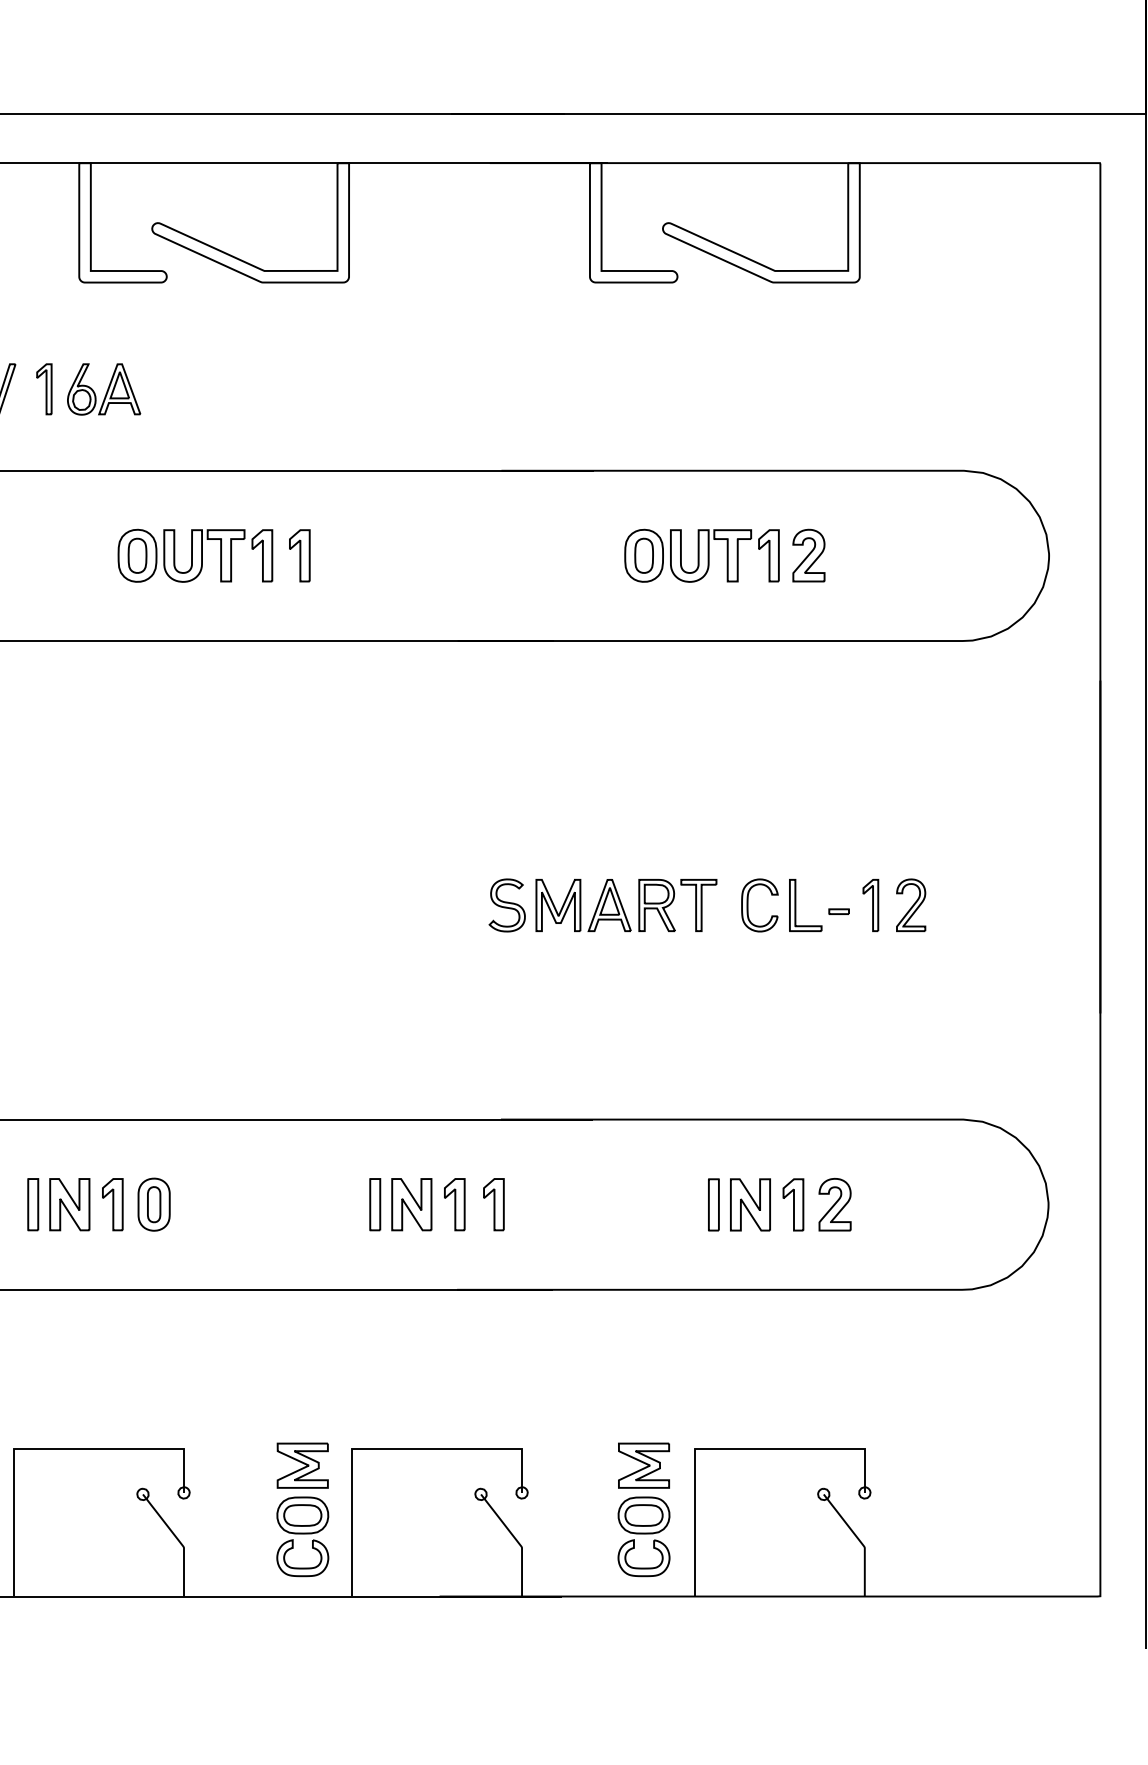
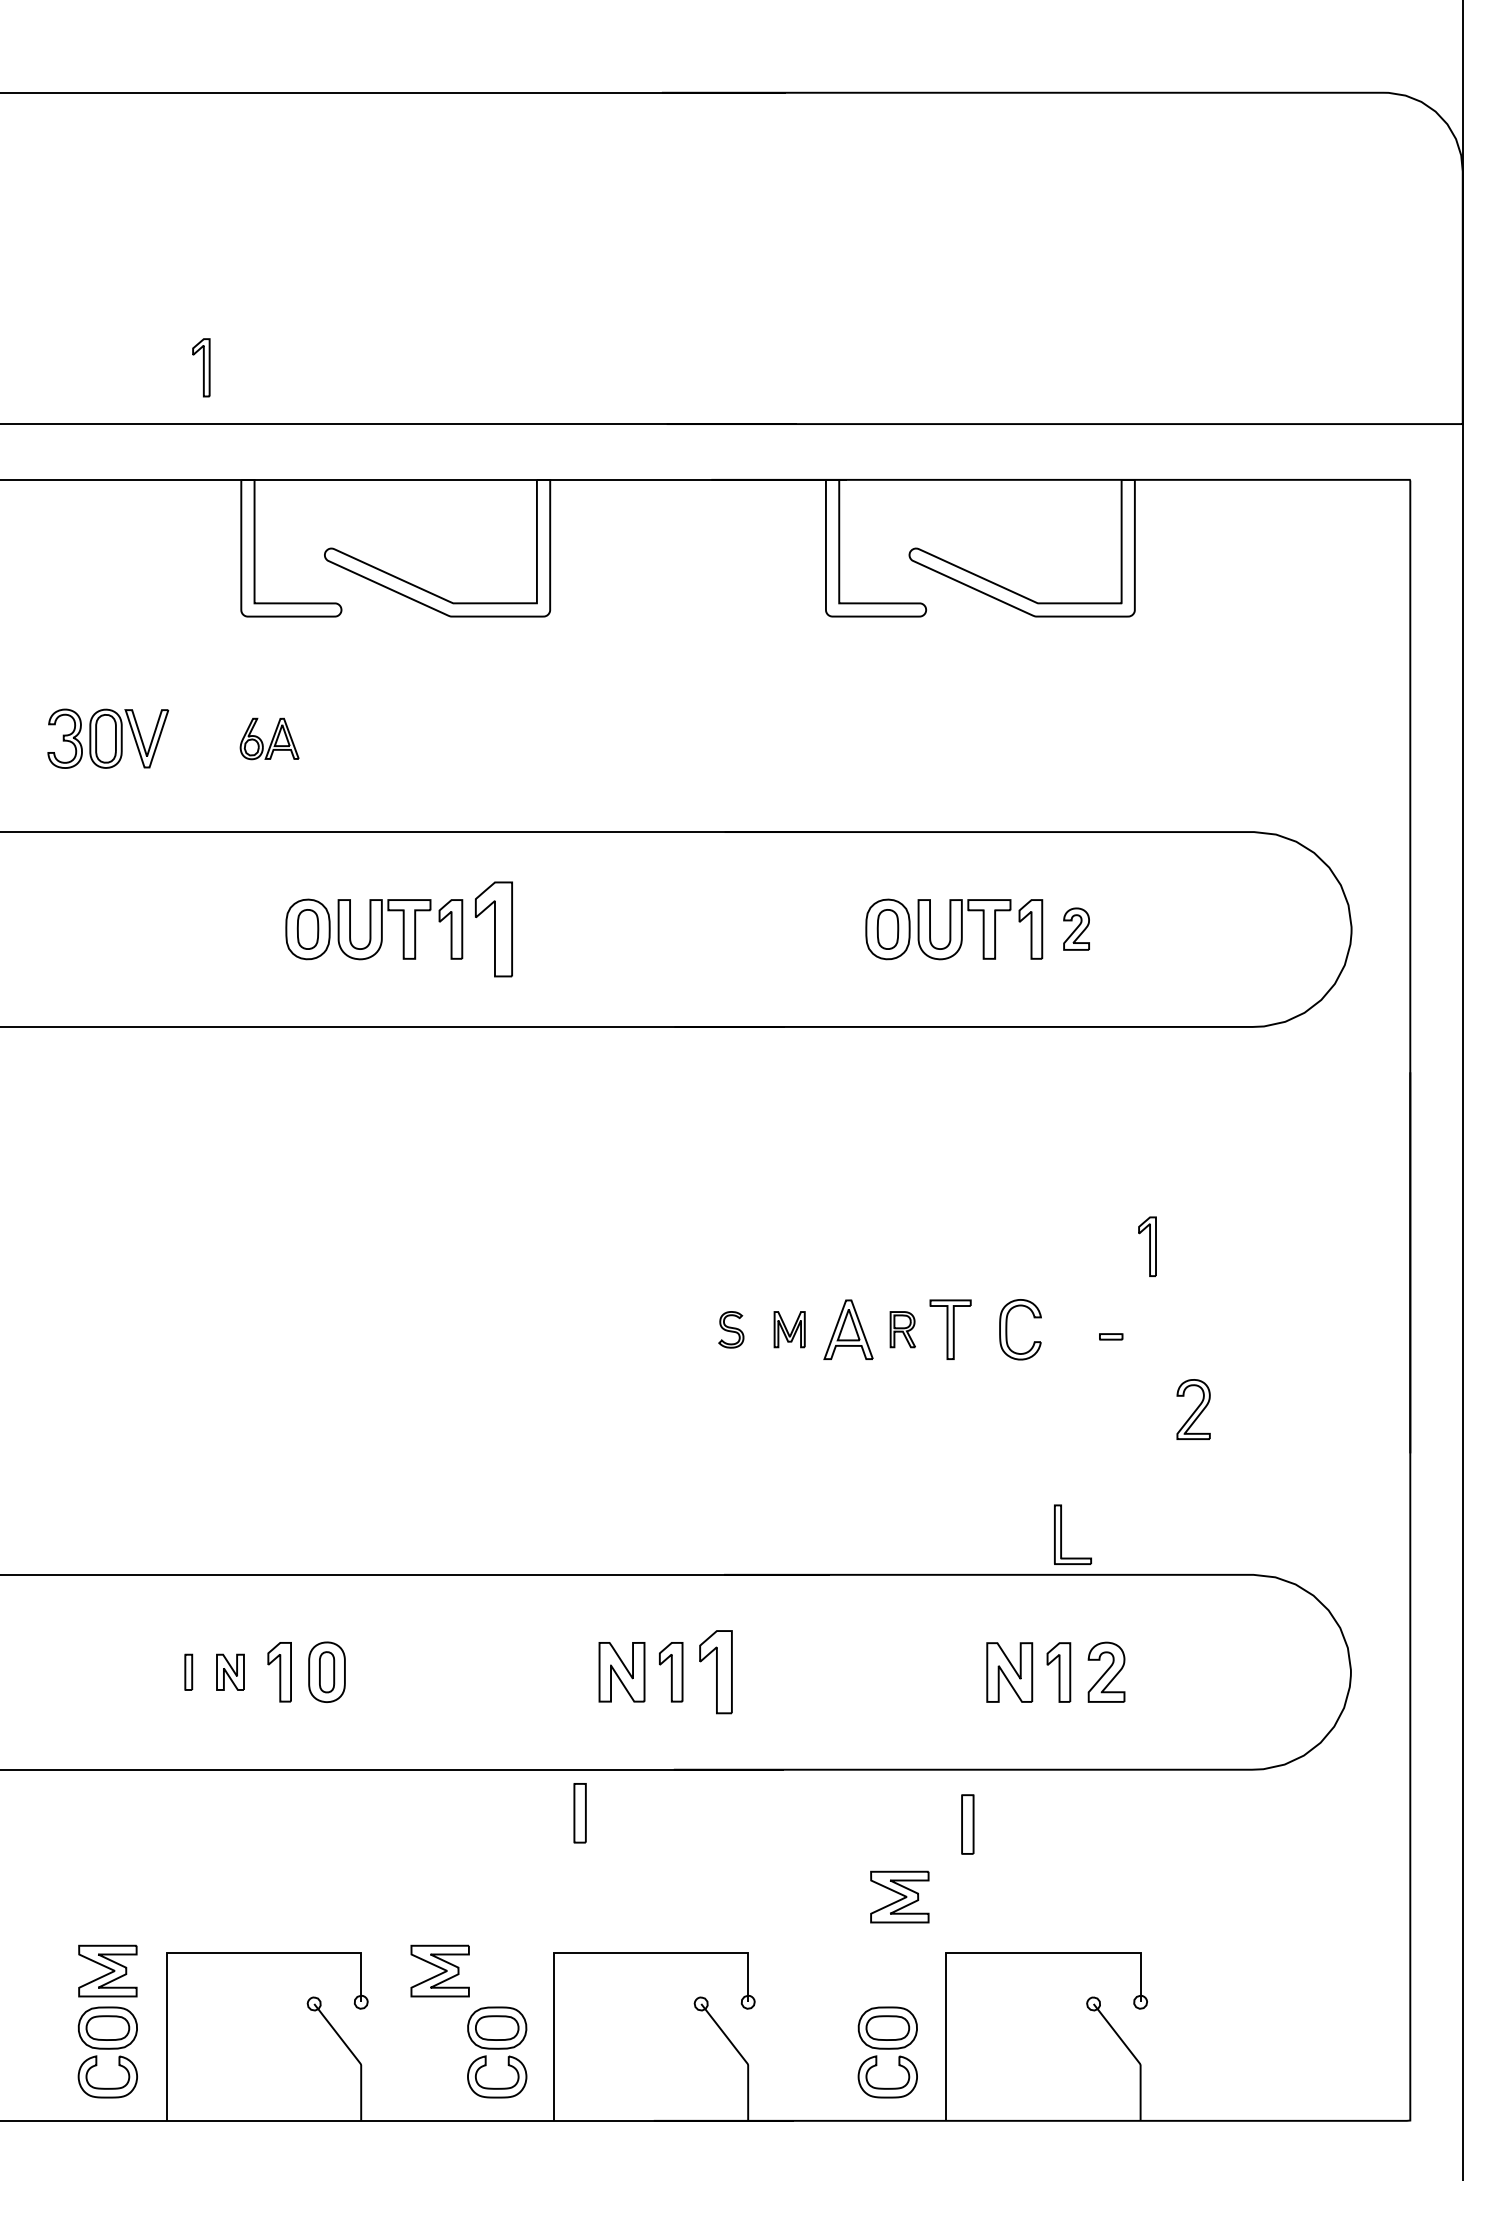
part: (44, 389) -> (201, 367), moved
part: (103, 389) -> (269, 738), size x0.7
part: (808, 554) -> (1076, 928), size x0.7
part: (299, 555) -> (493, 929), size x1.6
part: (507, 905) -> (731, 1329), size x0.6
part: (558, 905) -> (789, 1329), size x0.6
part: (656, 905) -> (902, 1329), size x0.6
part: (795, 905) -> (1061, 1534), moved
part: (870, 905) -> (1147, 1246), moved
part: (911, 905) -> (1193, 1409), moved
part: (33, 1204) -> (188, 1672), size x0.6
part: (69, 1204) -> (230, 1672), size x0.6
part: (374, 1204) -> (579, 1813), moved
part: (493, 1204) -> (715, 1672), size x1.4
part: (713, 1204) -> (967, 1824), moved
part: (302, 1465) -> (439, 1970), moved
part: (643, 1465) -> (899, 1896), moved

